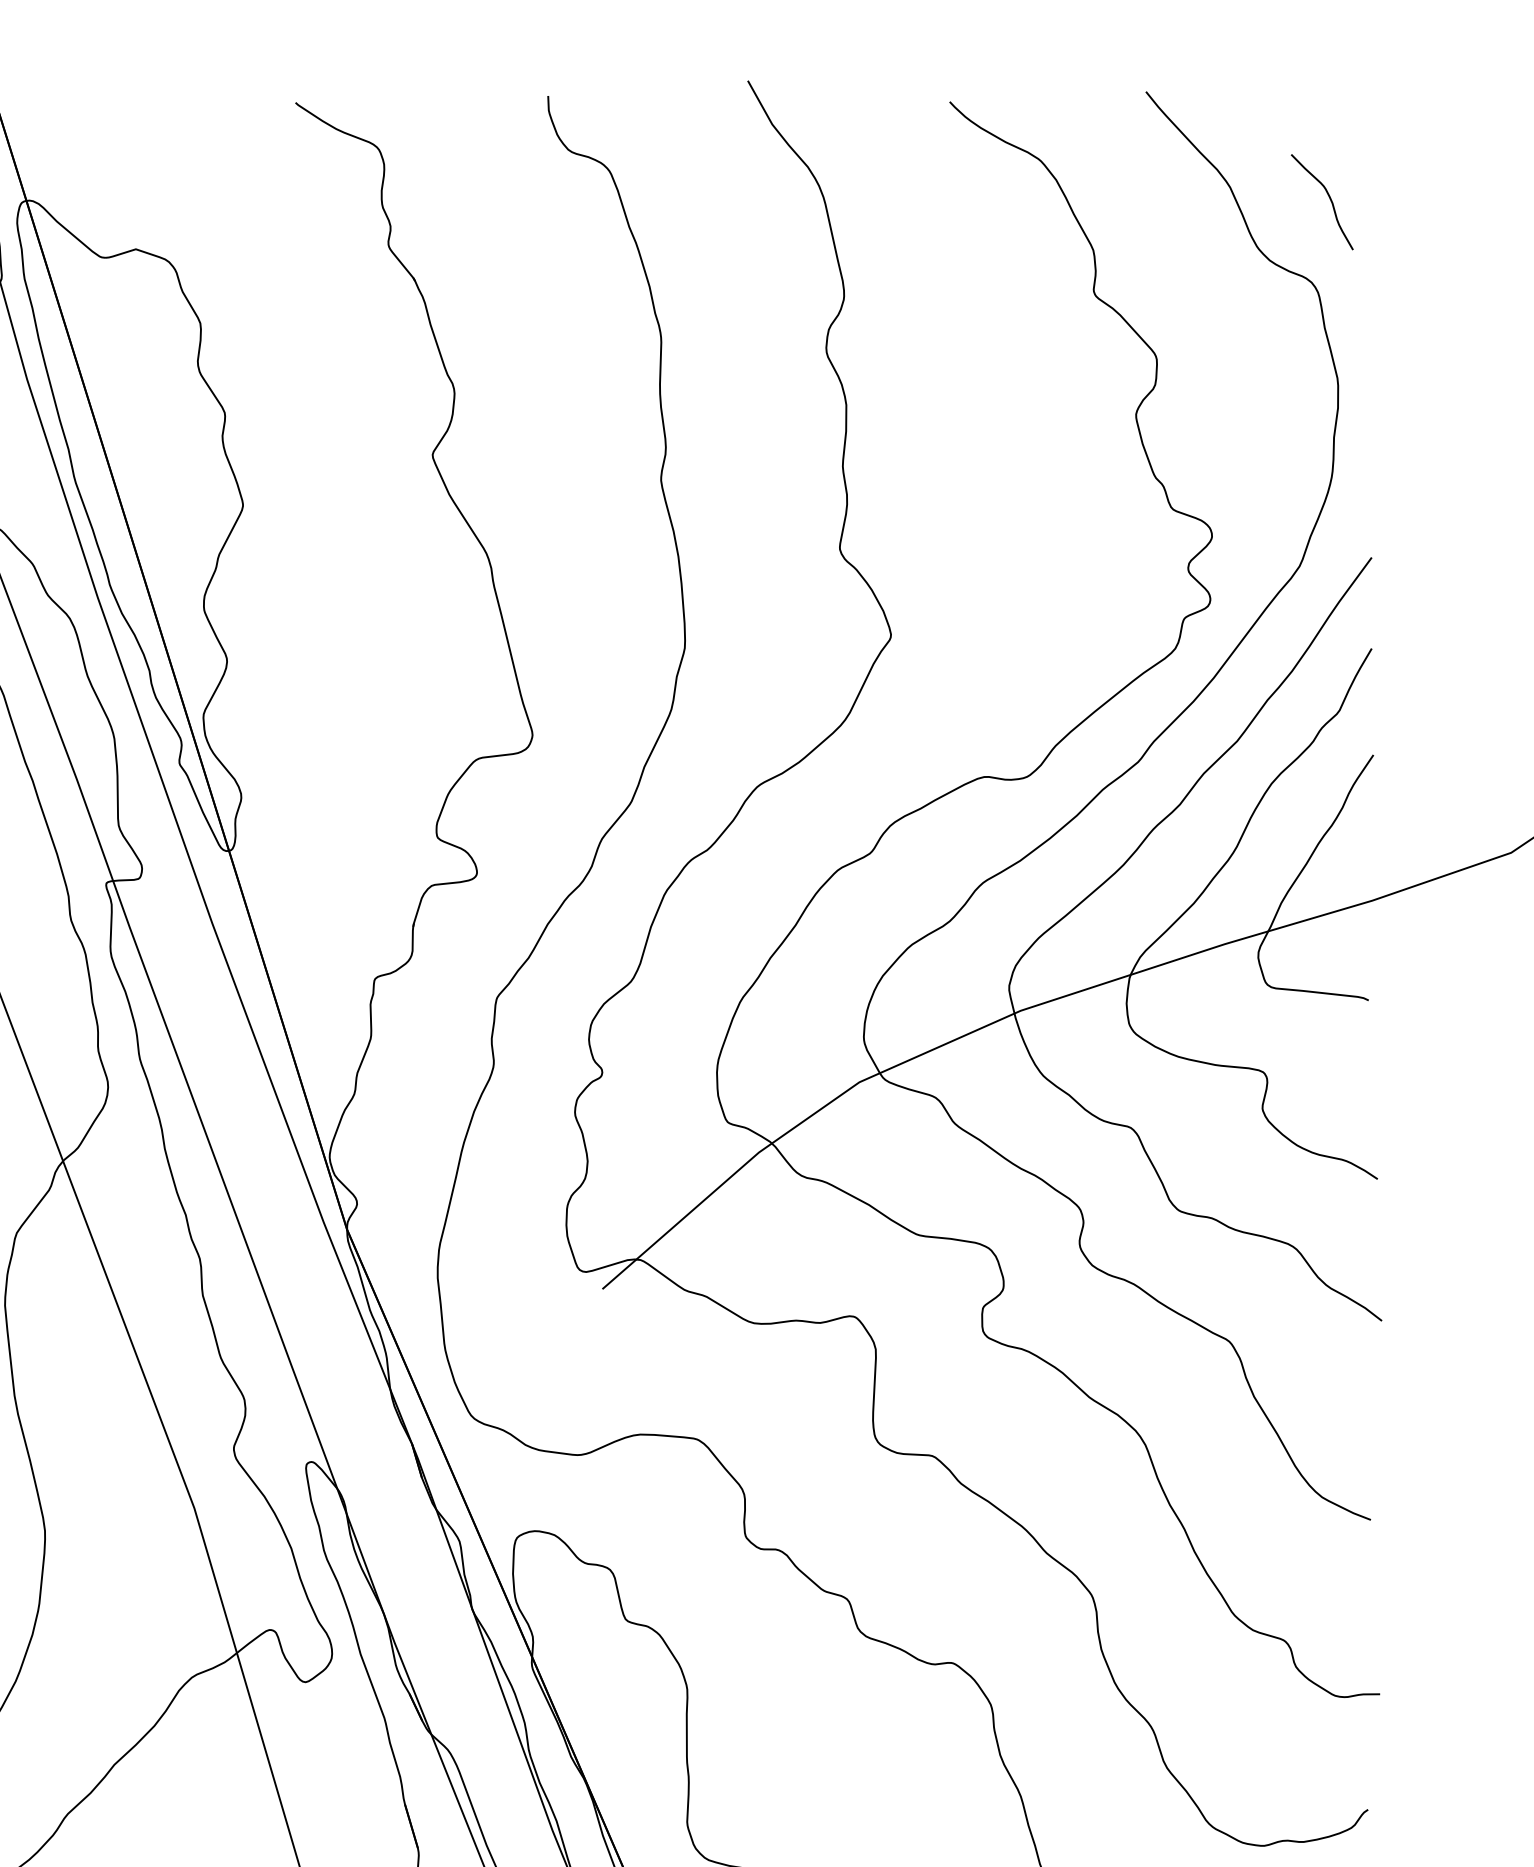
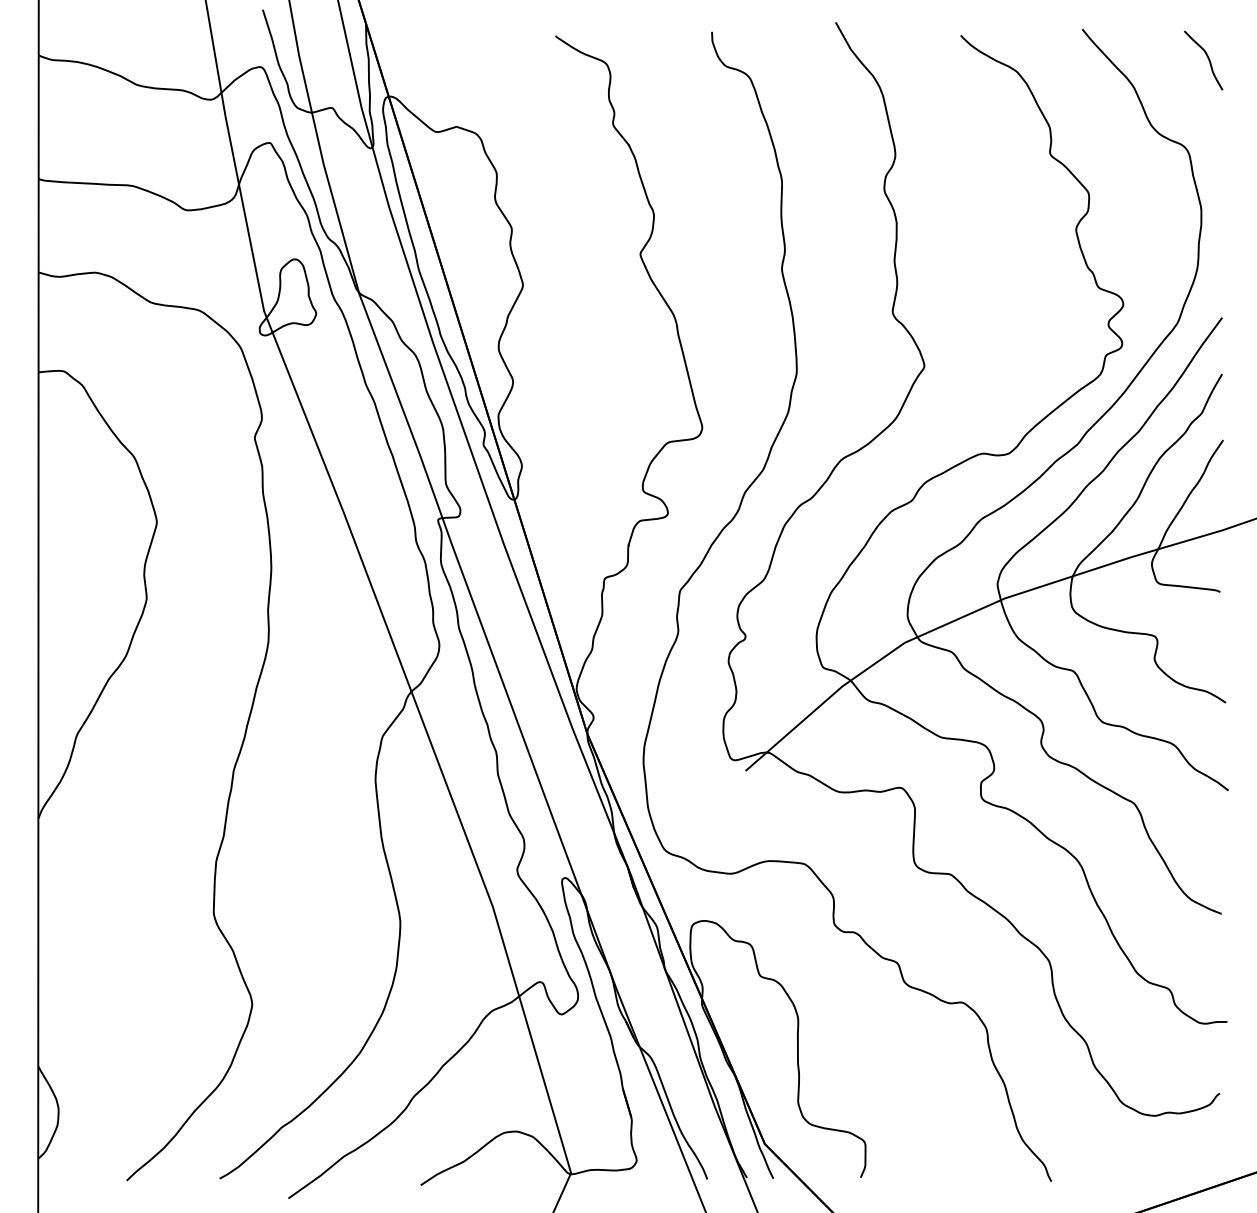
curve: (1328, 198) -> (1207, 58), moved

